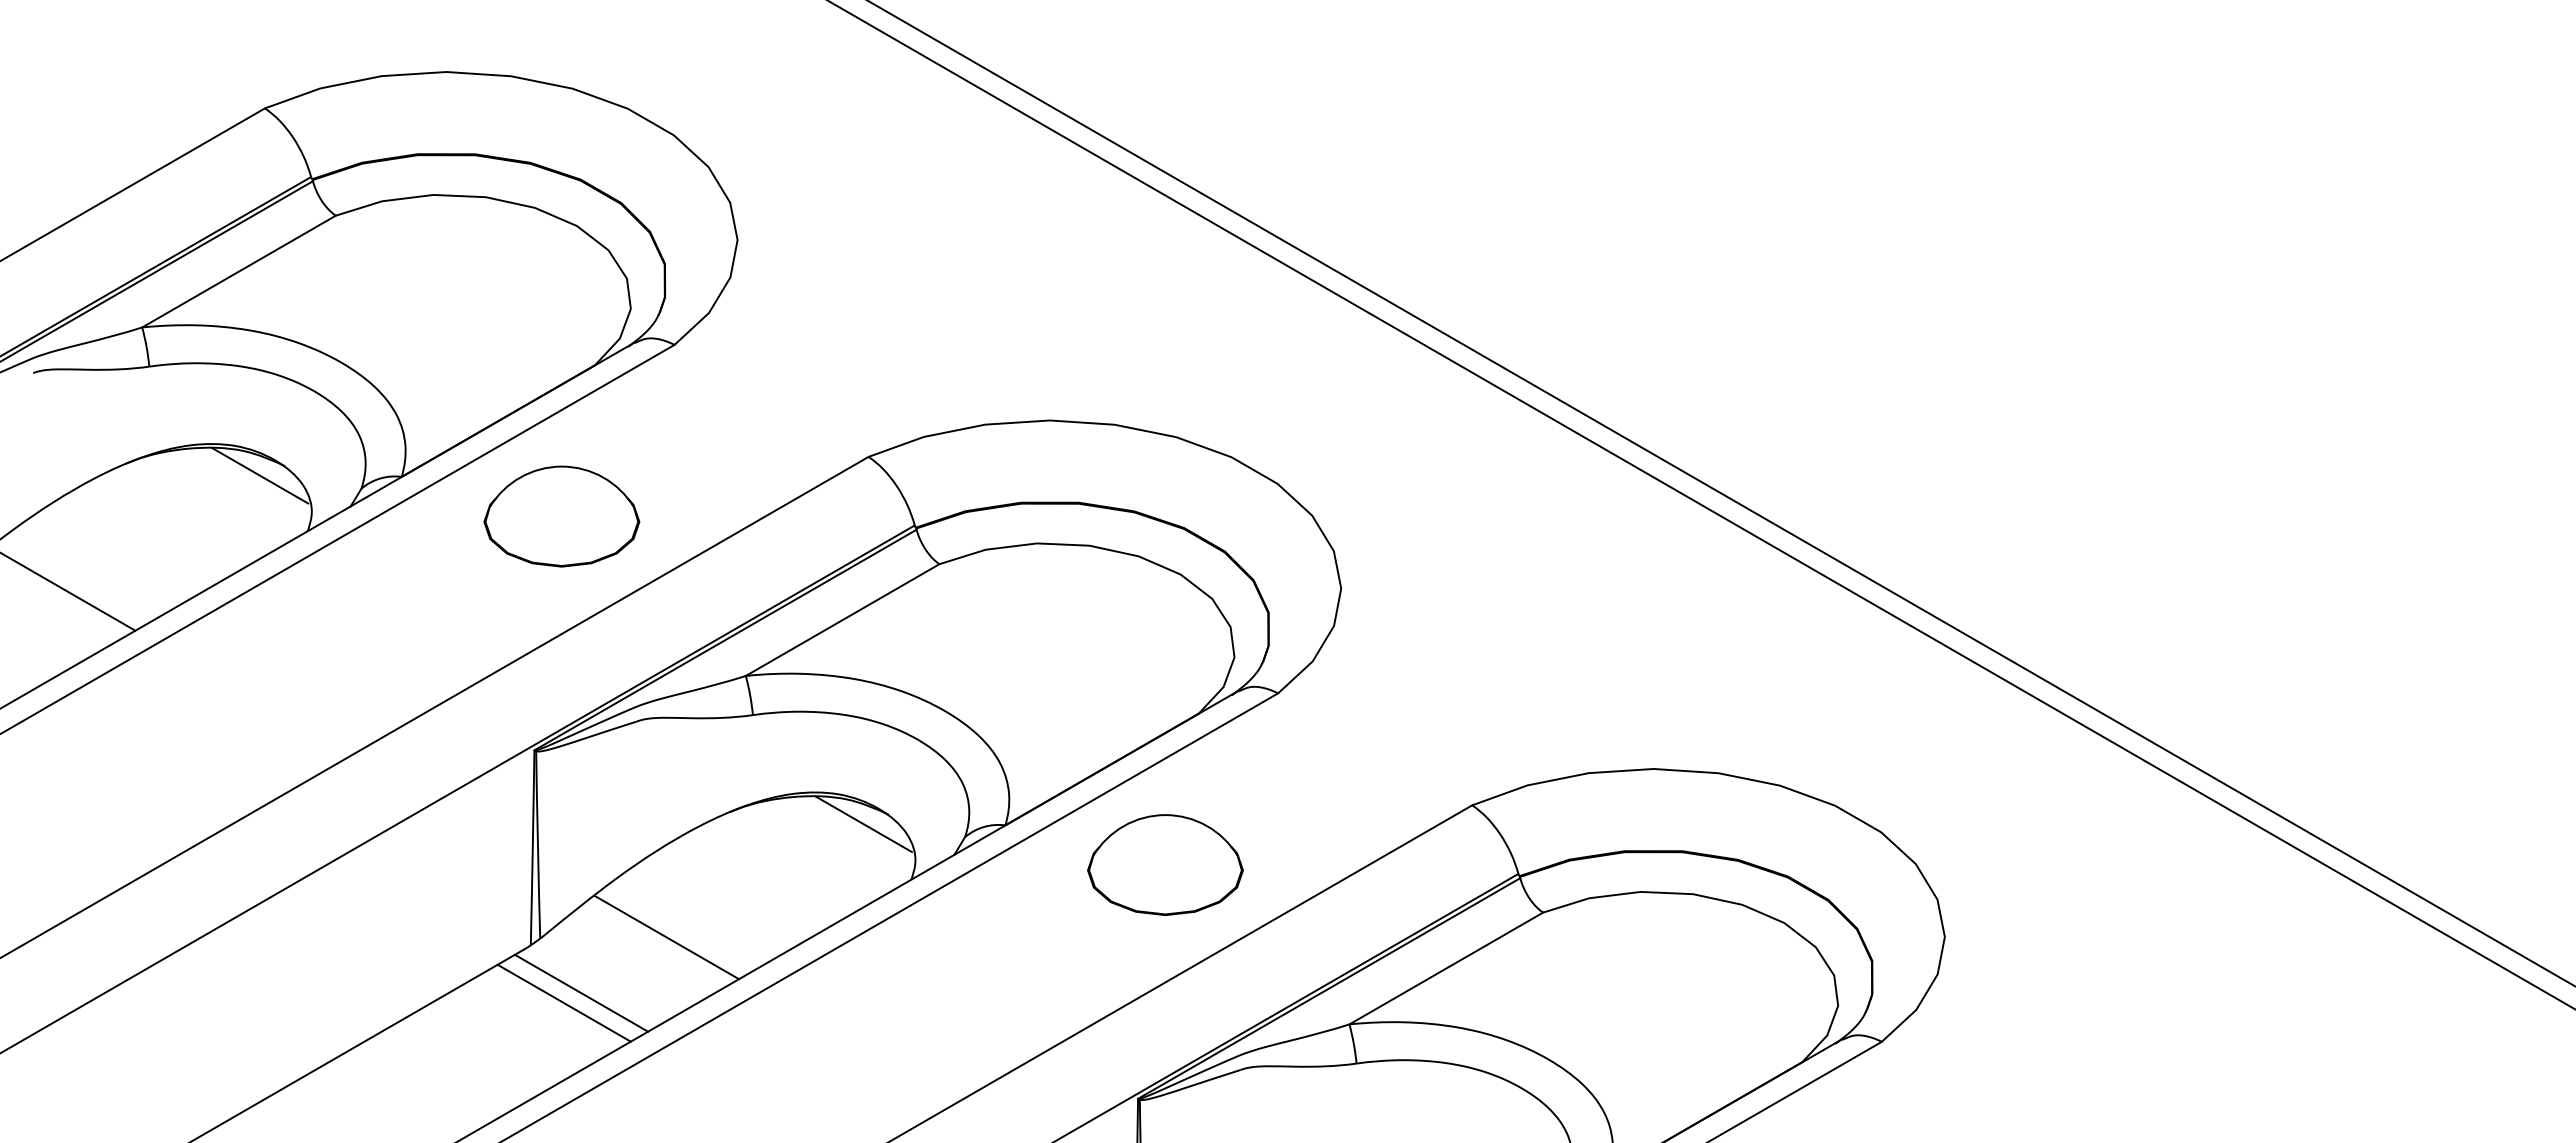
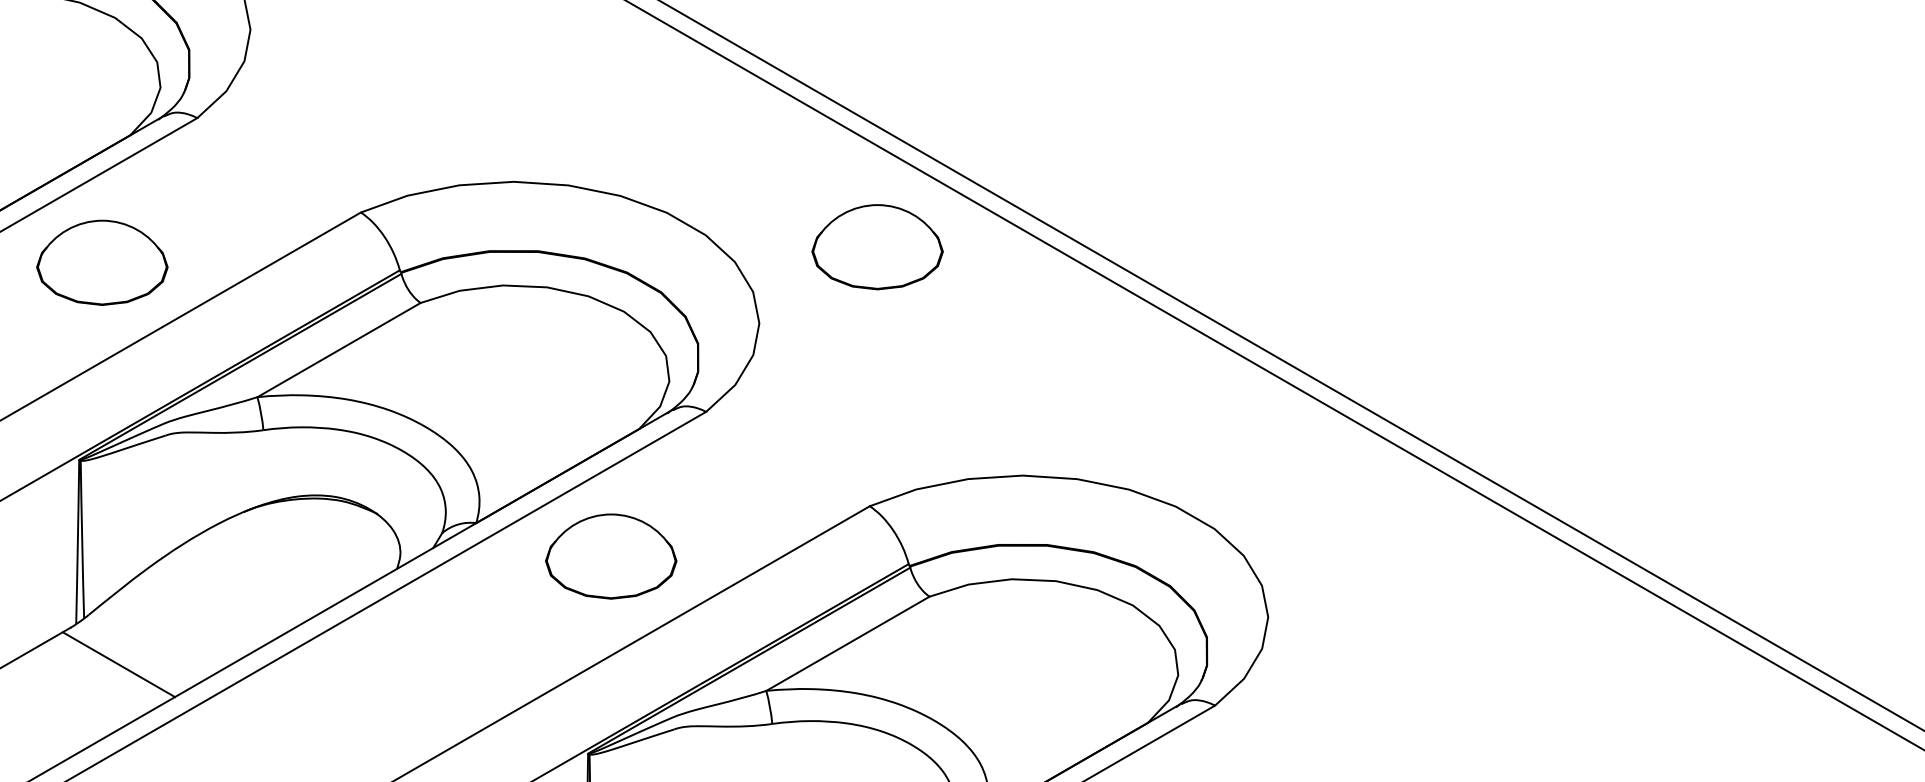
part: (1481, 497) -> (877, 246), added
line: (863, 824) -> (356, 522), removed
line: (666, 937) -> (190, 617), removed
line: (563, 1002) -> (103, 672), removed

